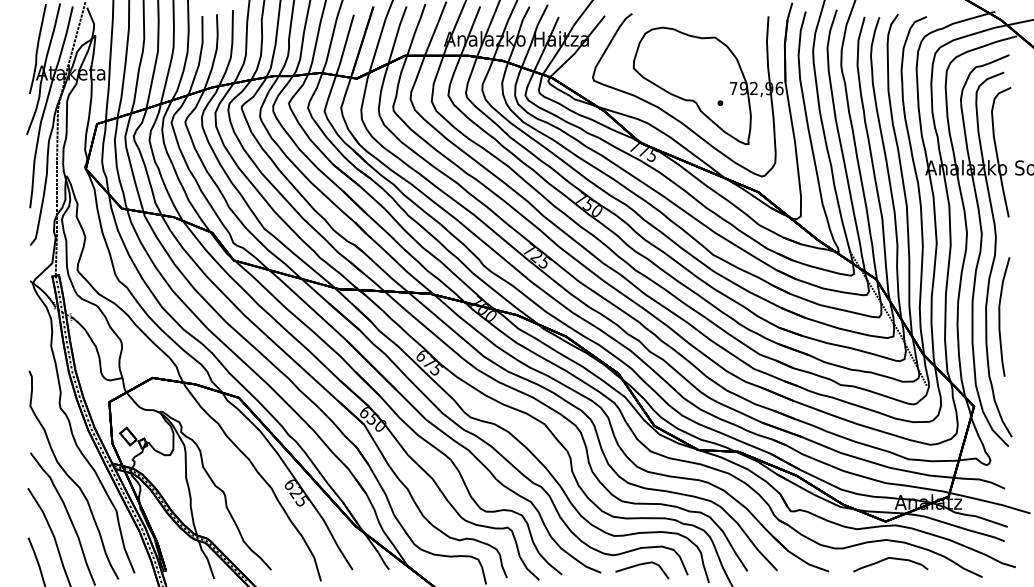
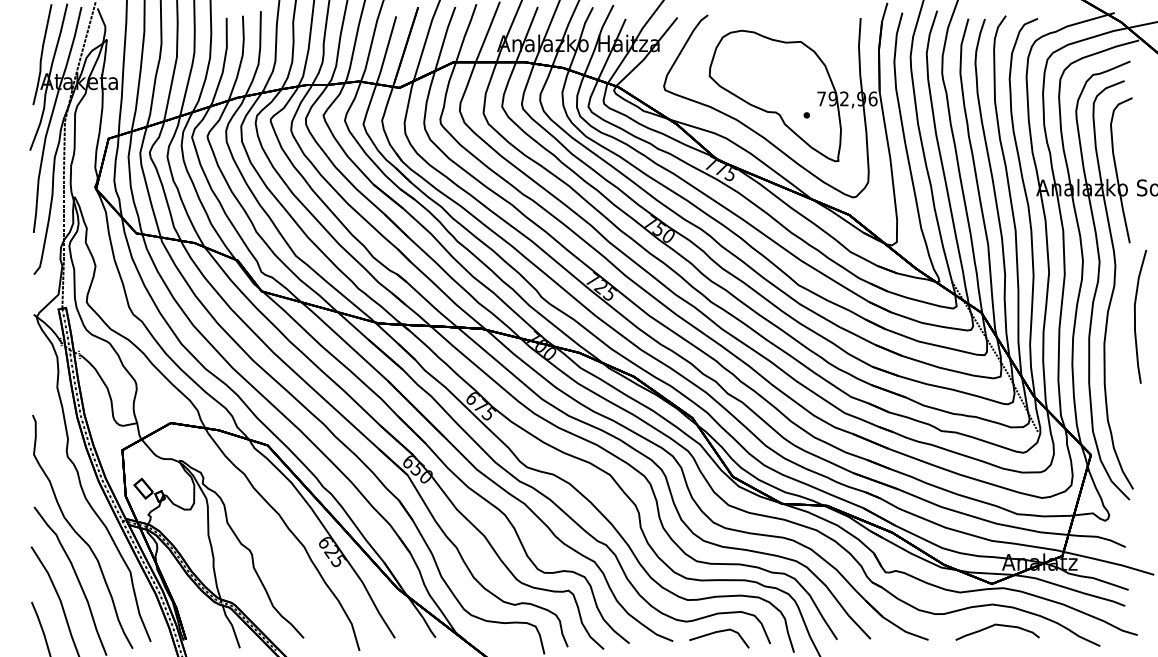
curve: (1000, 316) -> (1136, 316), moved

